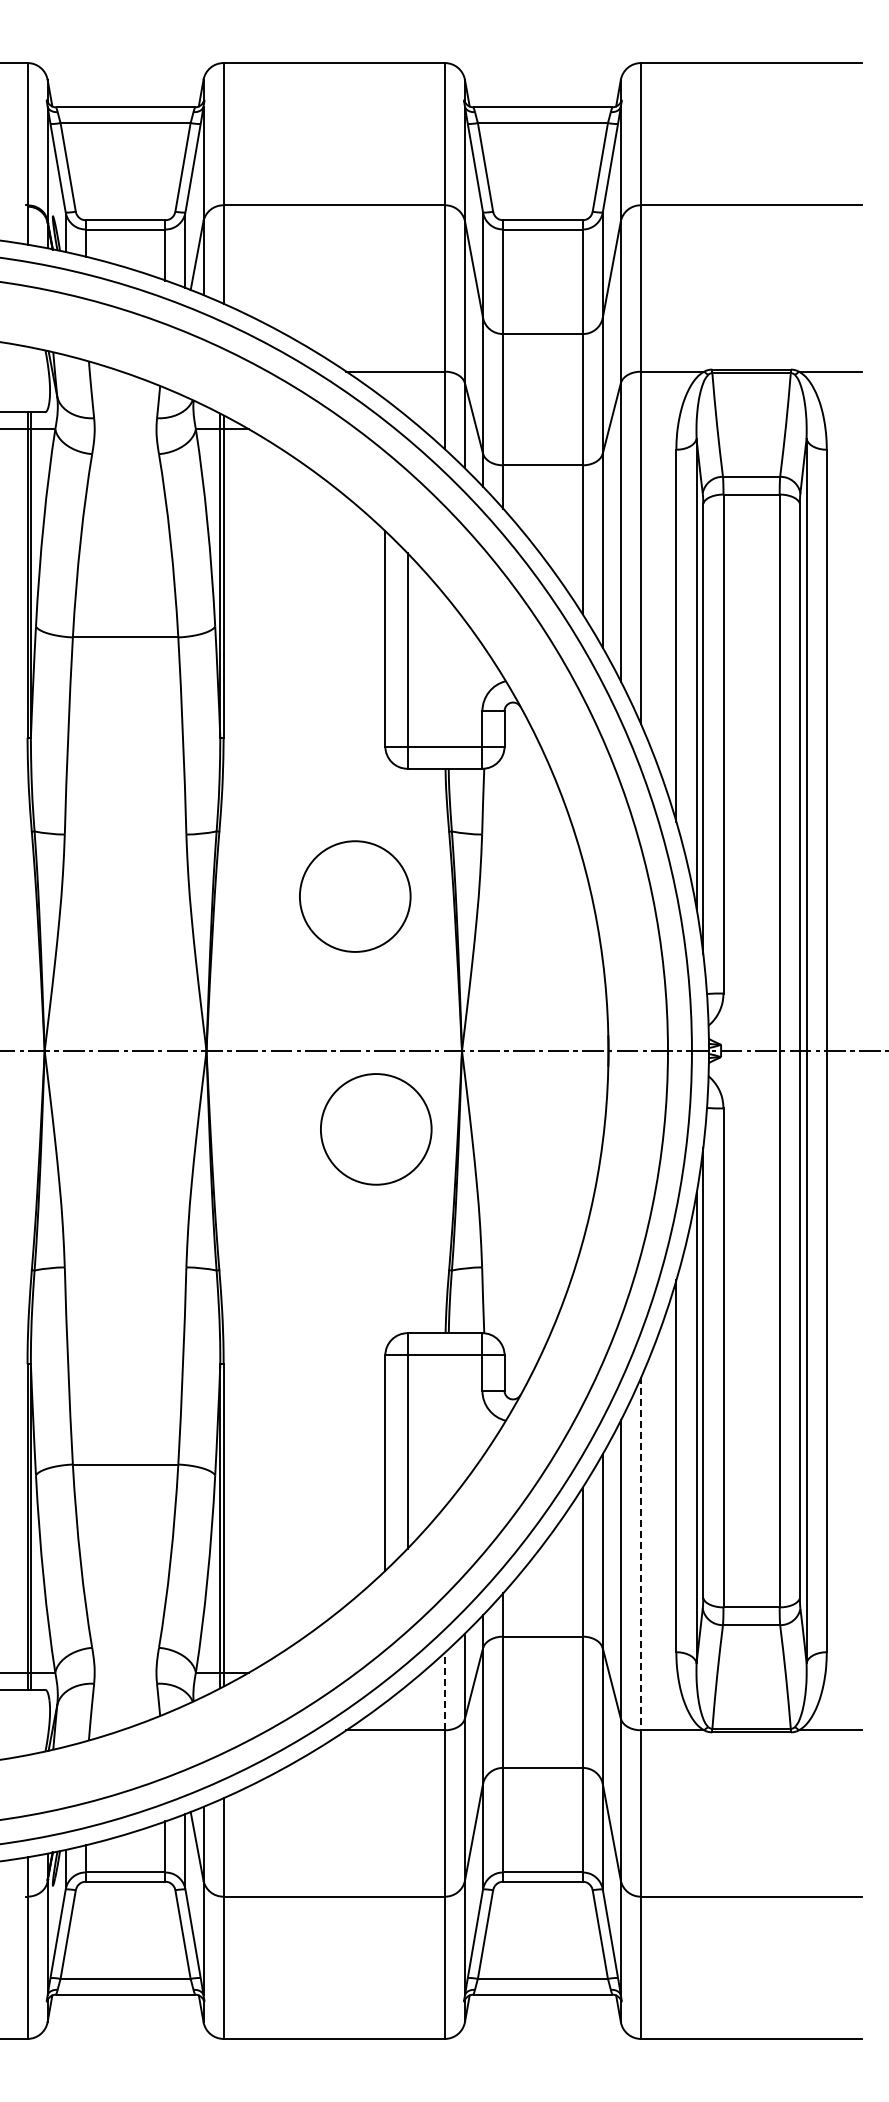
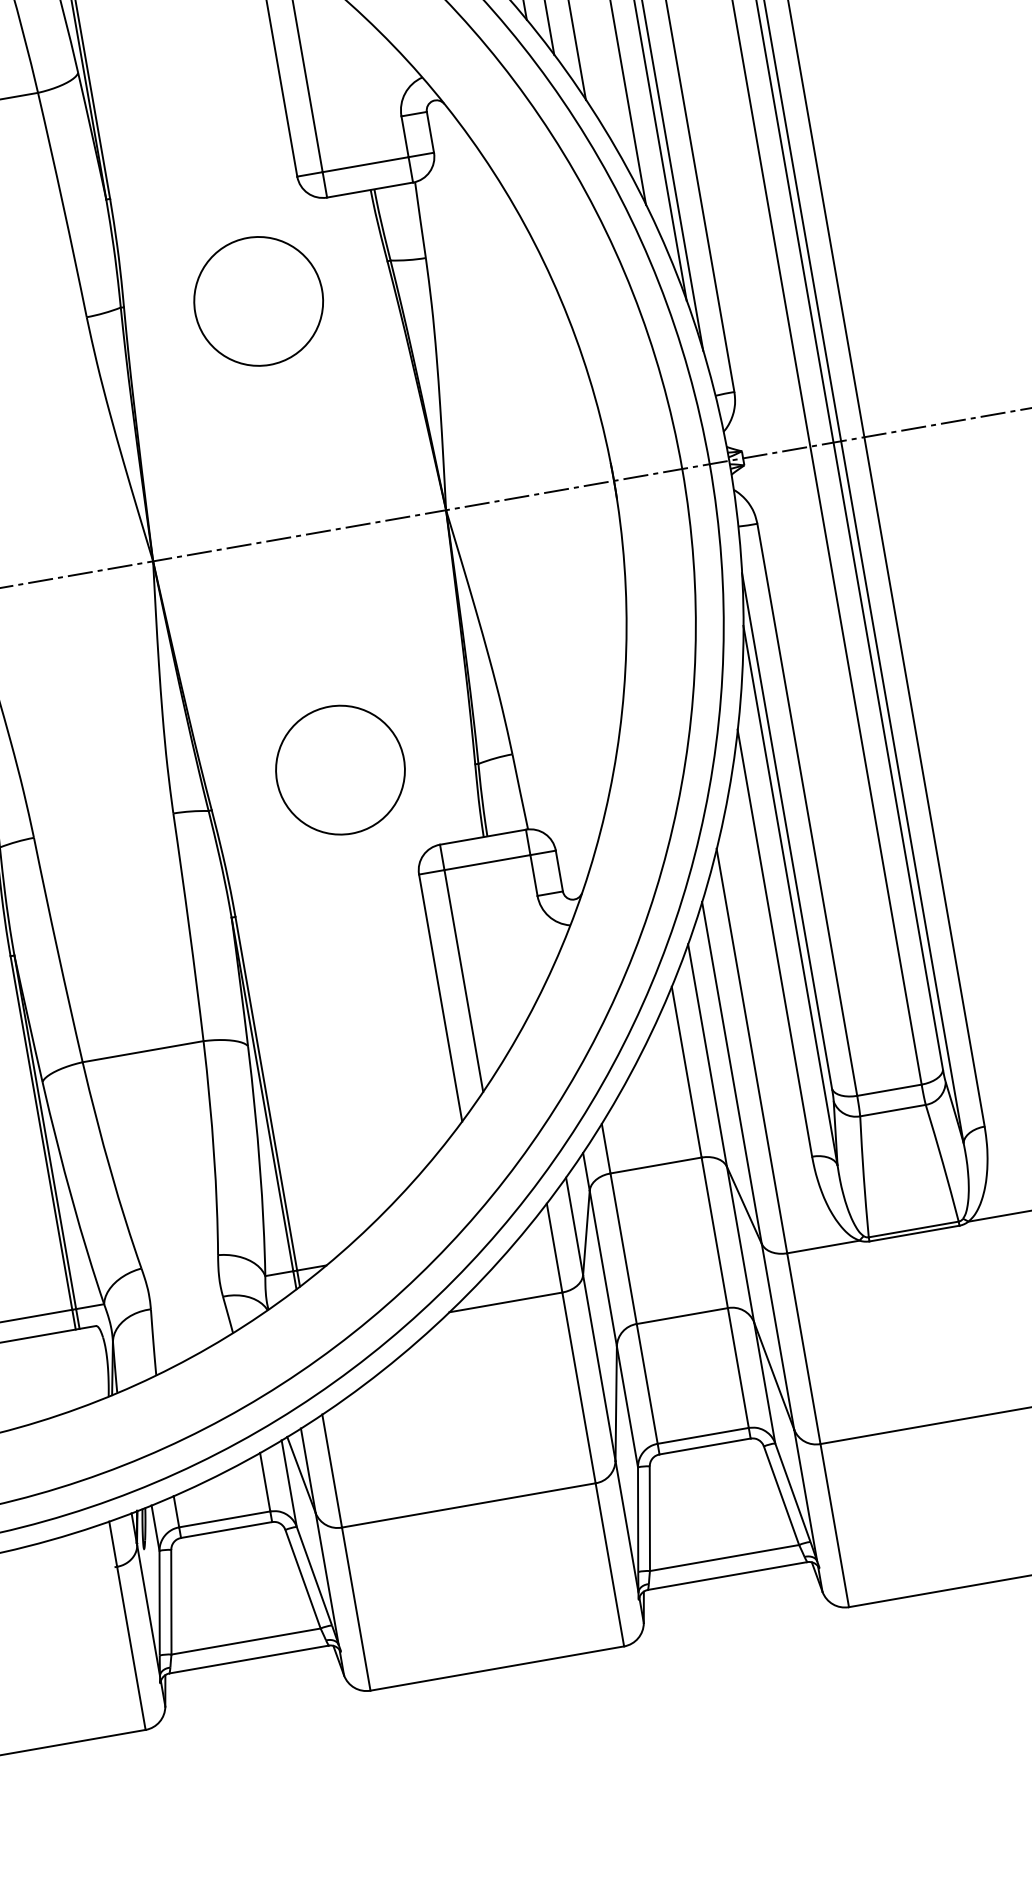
circle: (355, 896) -> (258, 301), moved
circle: (376, 1129) -> (340, 770), moved
line: (640, 1554) -> (751, 1051), dashed -> solid
line: (444, 1691) -> (554, 1248), dashed -> solid

